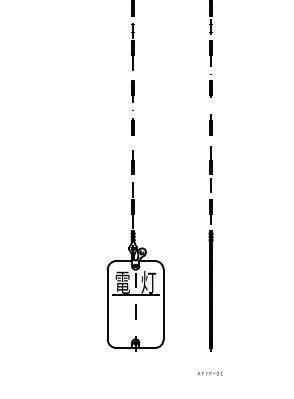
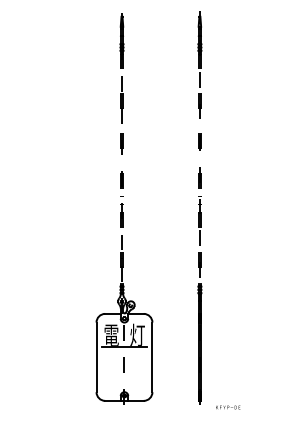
text: (210, 373) -> (228, 407), moved

